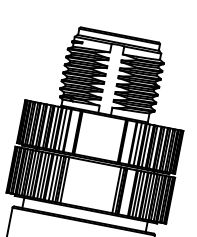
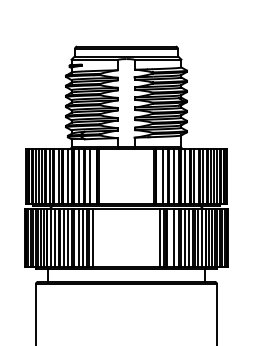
line: (71, 131) -> (89, 176), added
line: (129, 142) -> (163, 176), added
line: (128, 192) -> (174, 237), added

